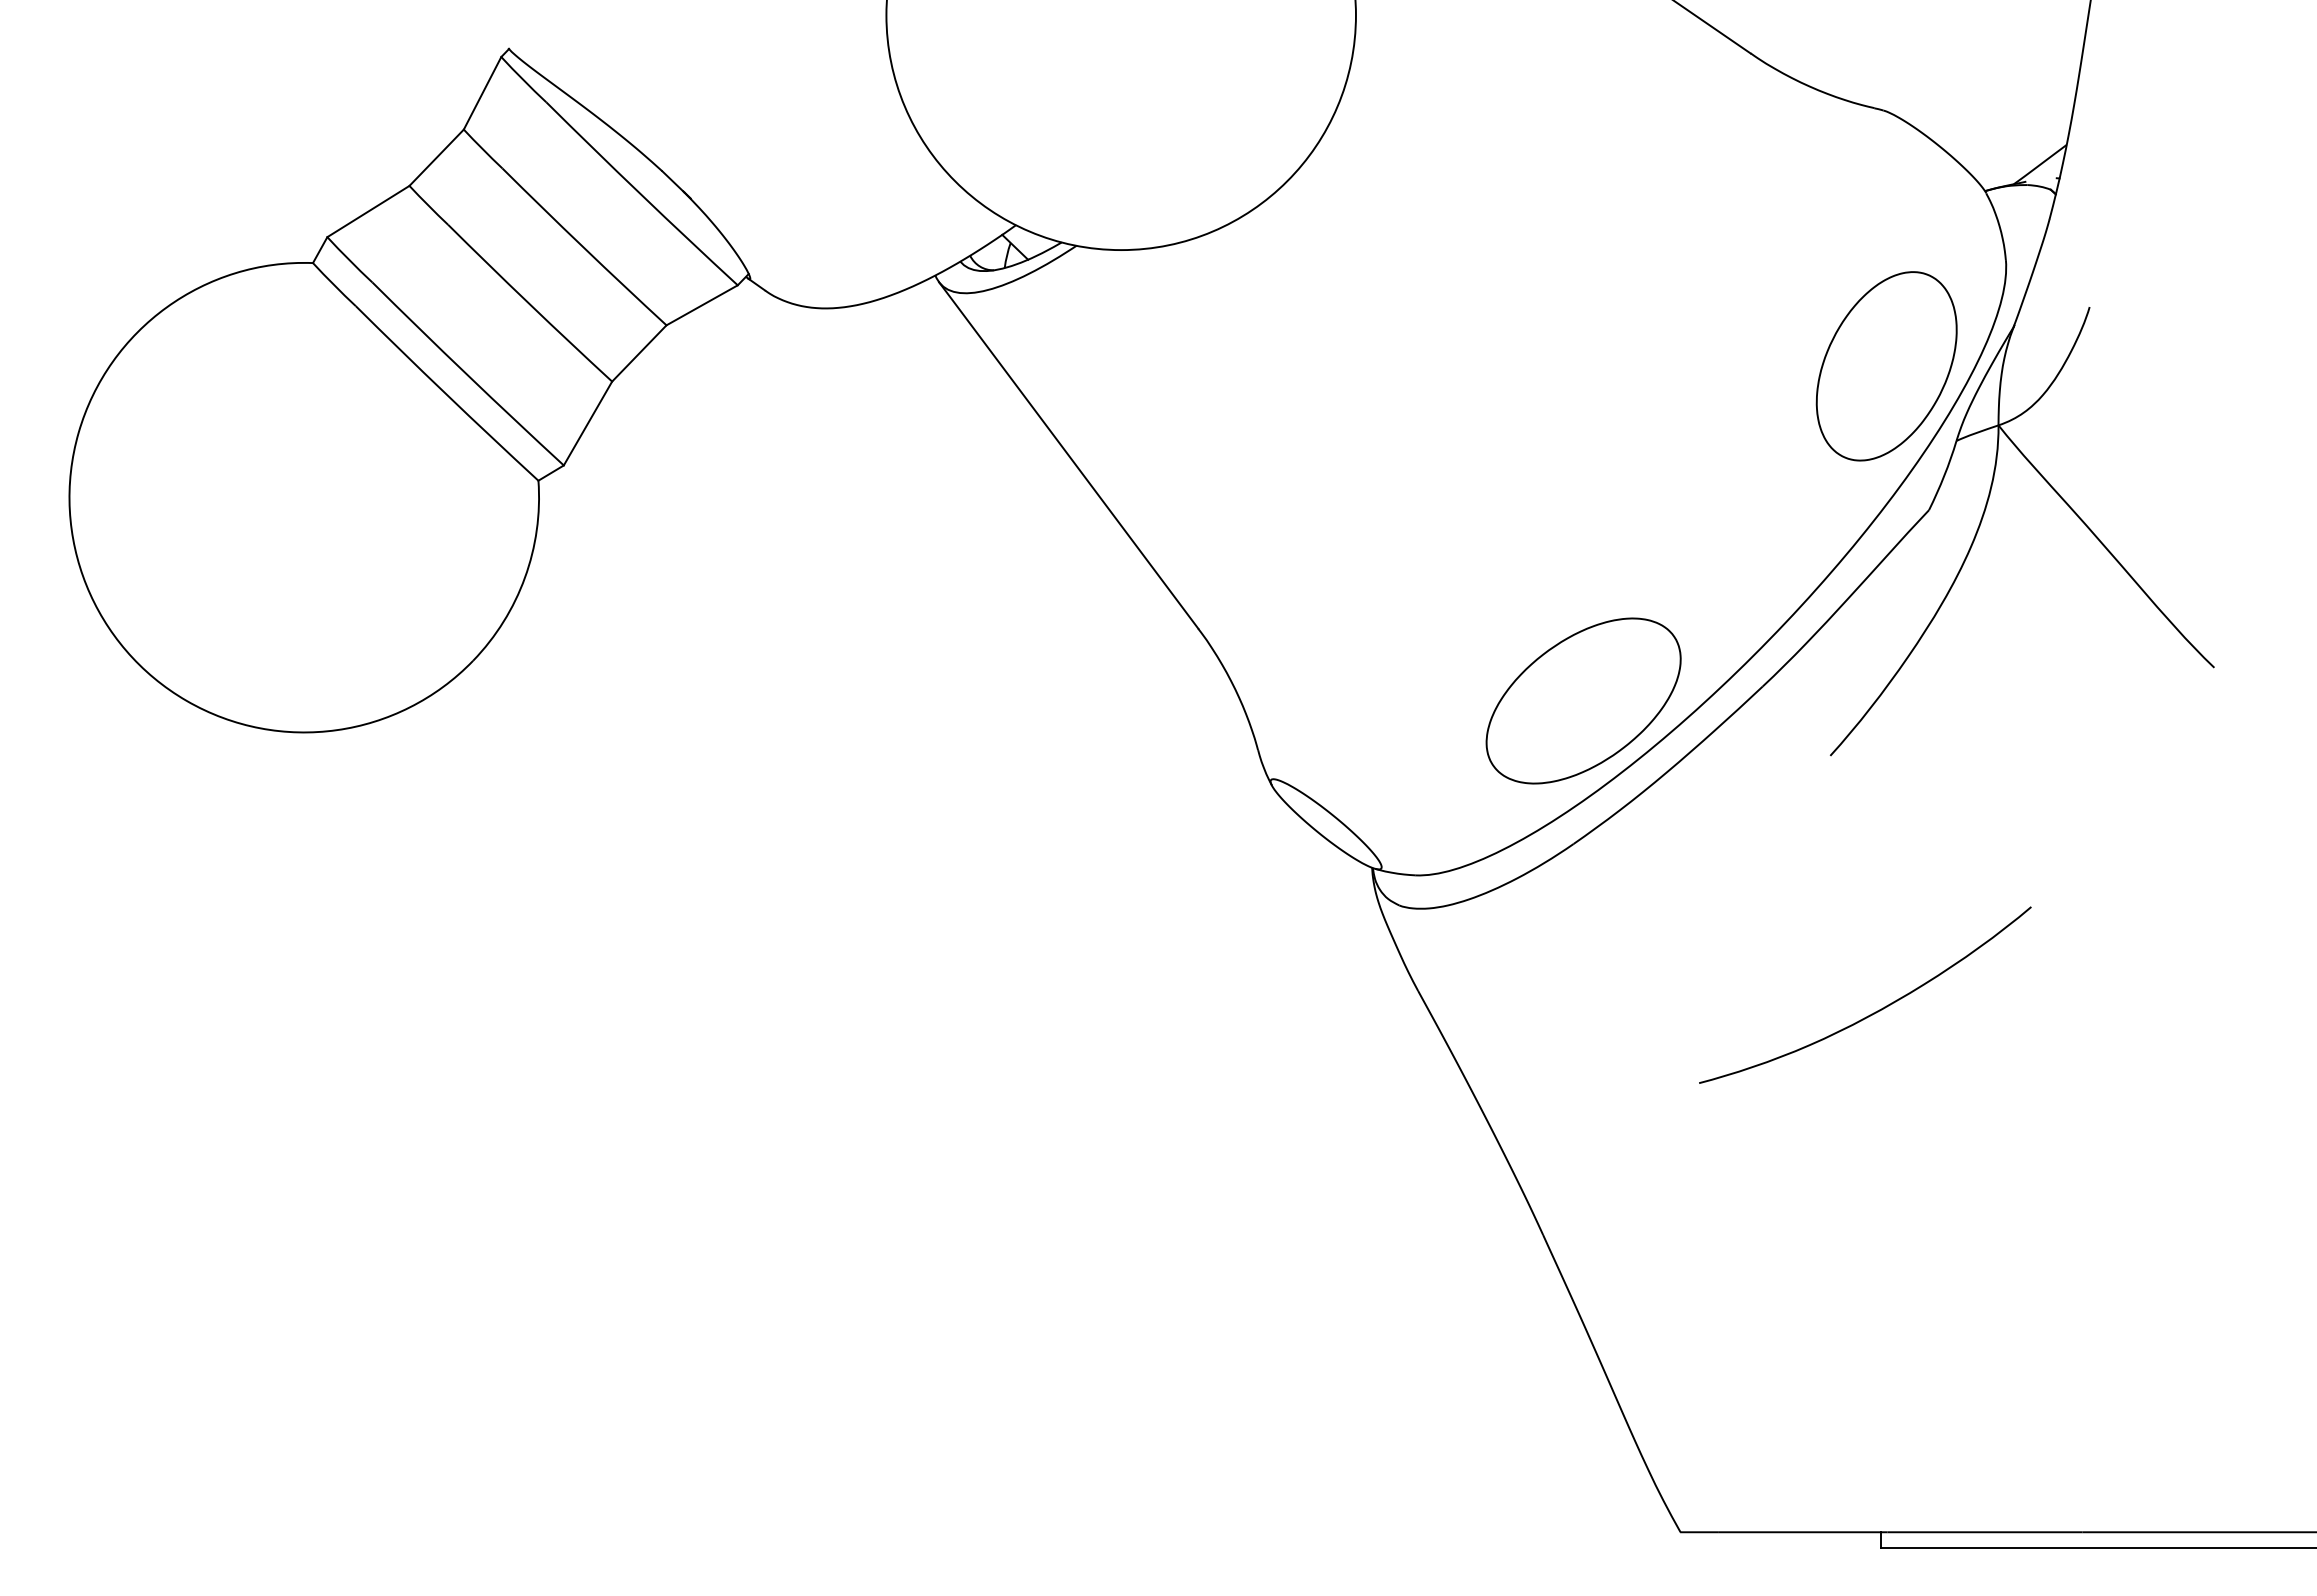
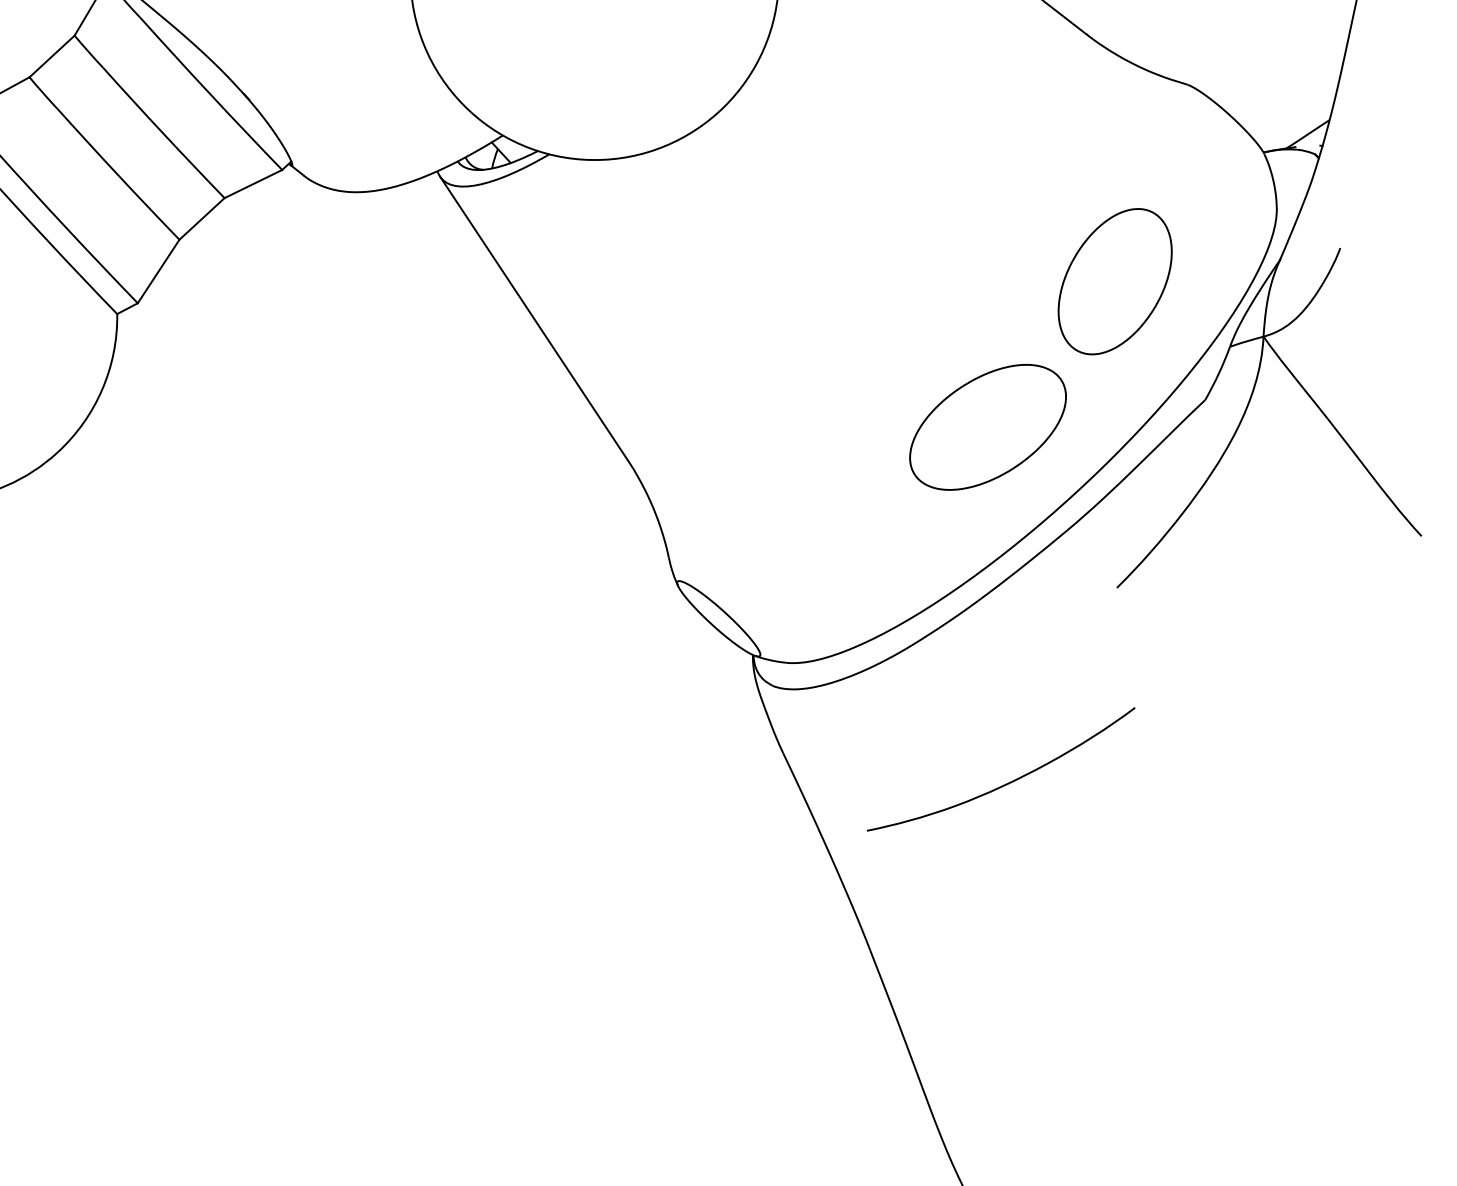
part: (1886, 366) -> (1115, 281), moved
part: (1583, 700) -> (987, 426), moved
curve: (1873, 1012) -> (1006, 783), moved

